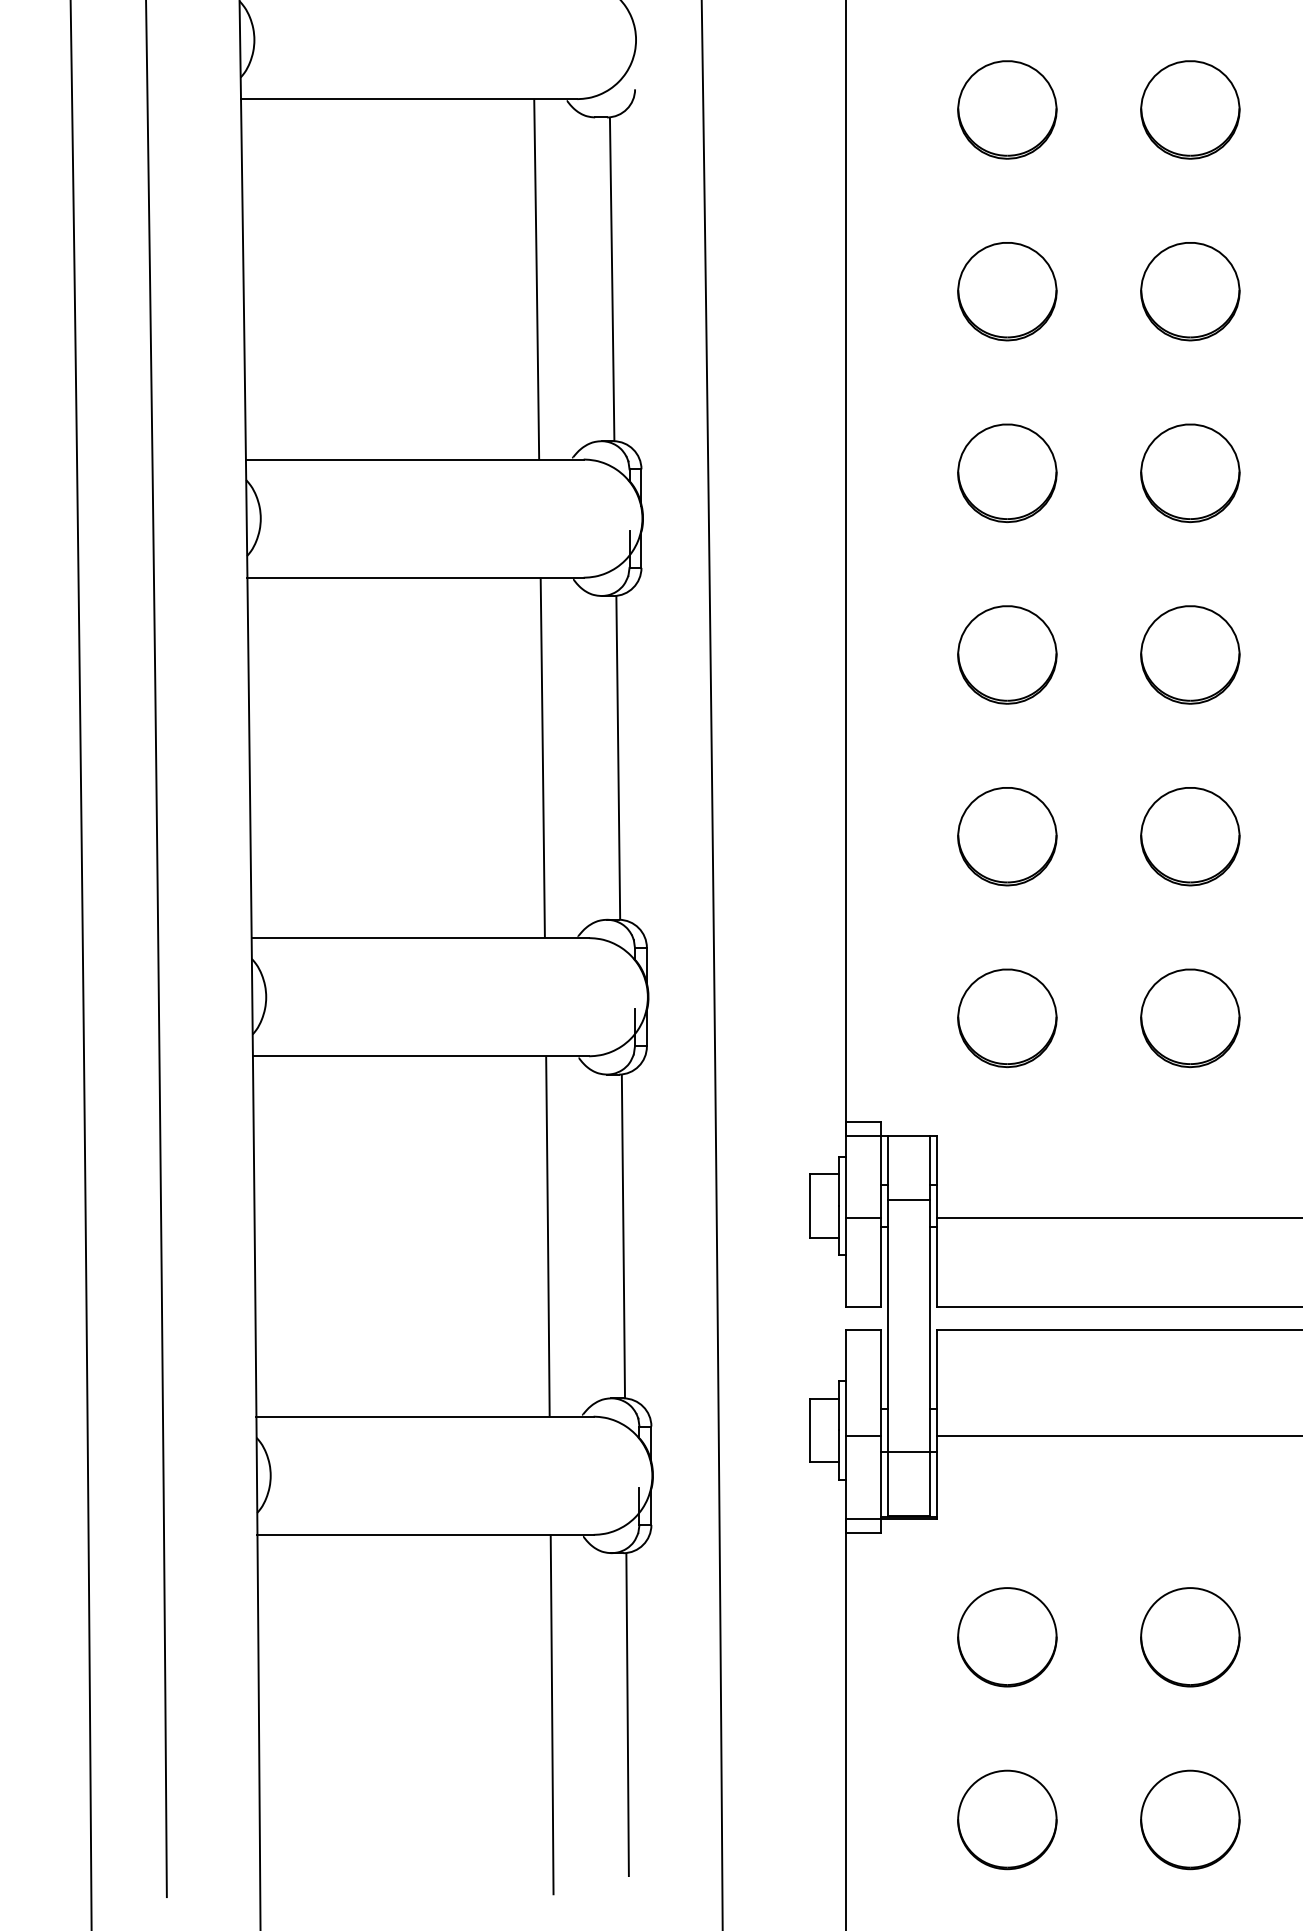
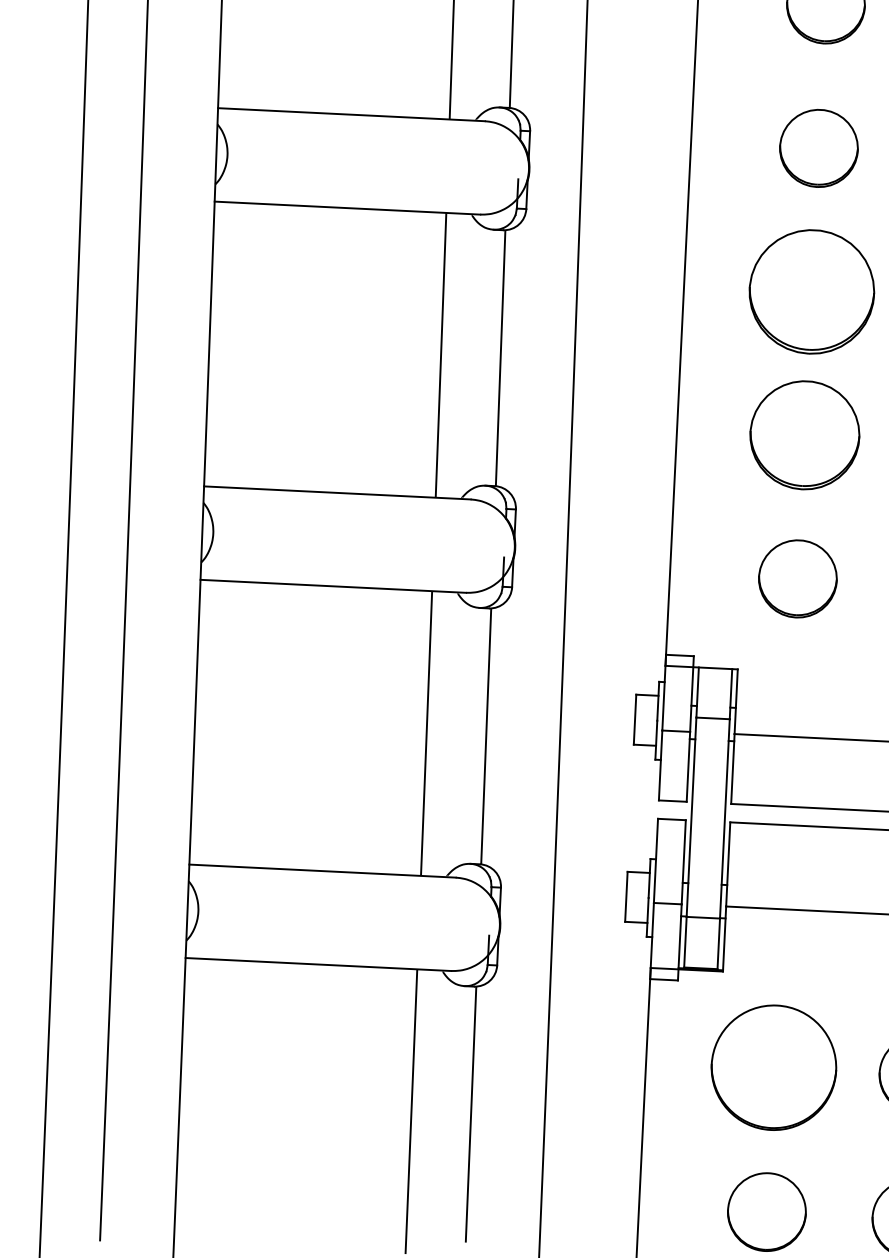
part: (1007, 654) -> (812, 291), size x1.6
part: (1007, 836) -> (805, 435), size x1.4
part: (1007, 1637) -> (774, 1068), size x1.6

